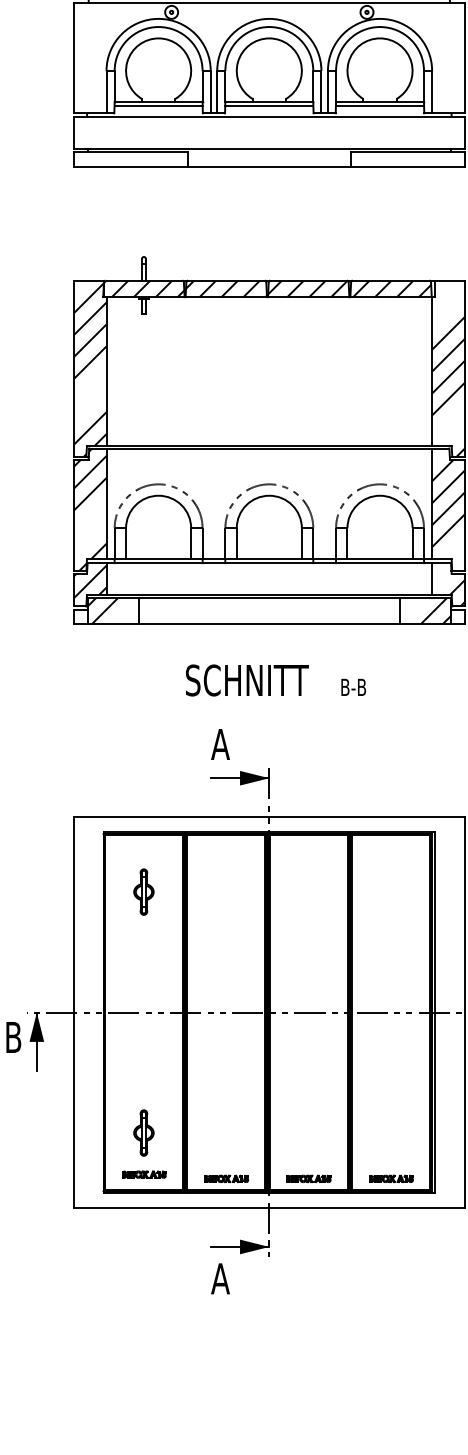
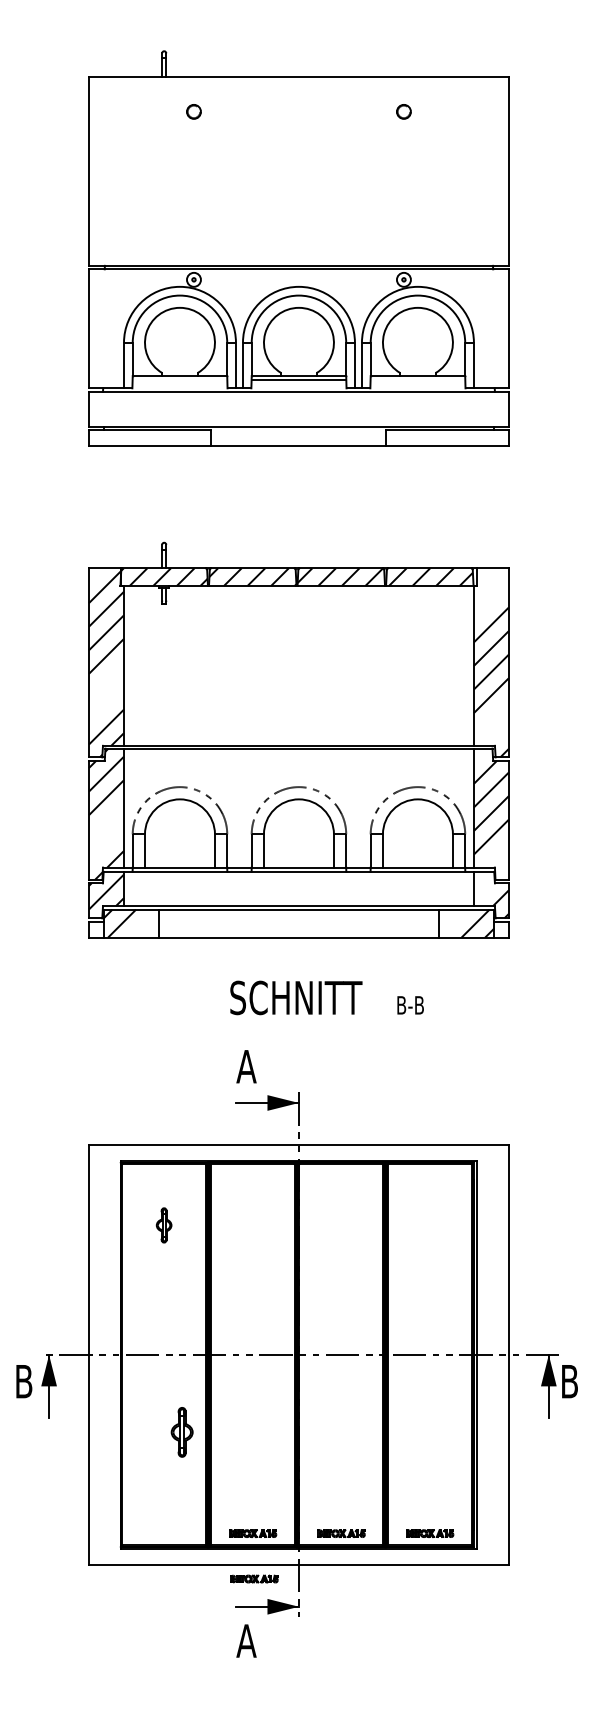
line: (158, 106) -> (179, 380), removed
line: (379, 106) -> (417, 380), removed
text: (275, 680) -> (326, 997), moved
part: (143, 892) -> (163, 1225), size x0.7
part: (143, 1133) -> (181, 1432), moved
part: (144, 1174) -> (254, 1578), moved

